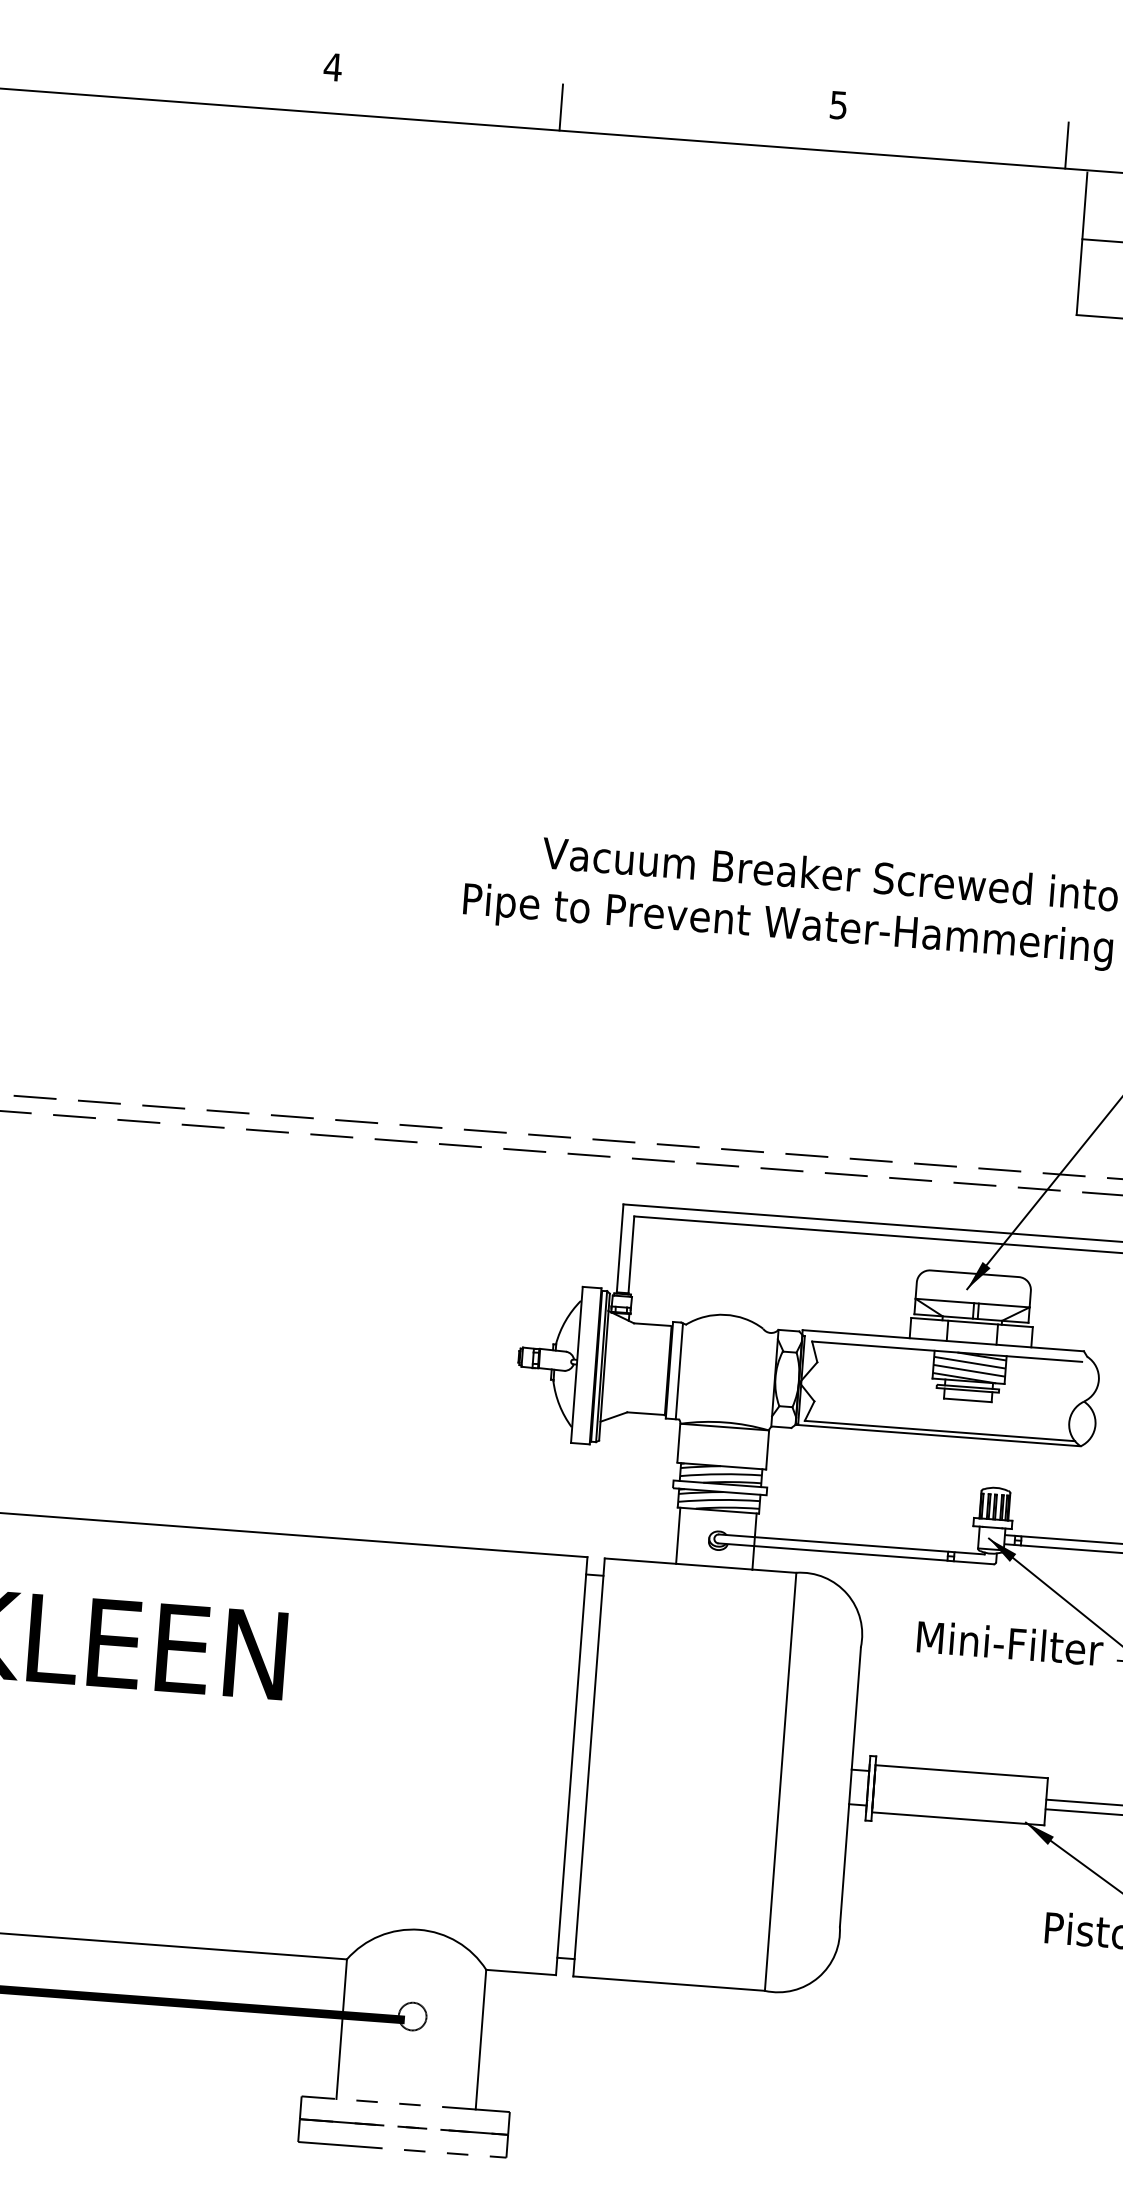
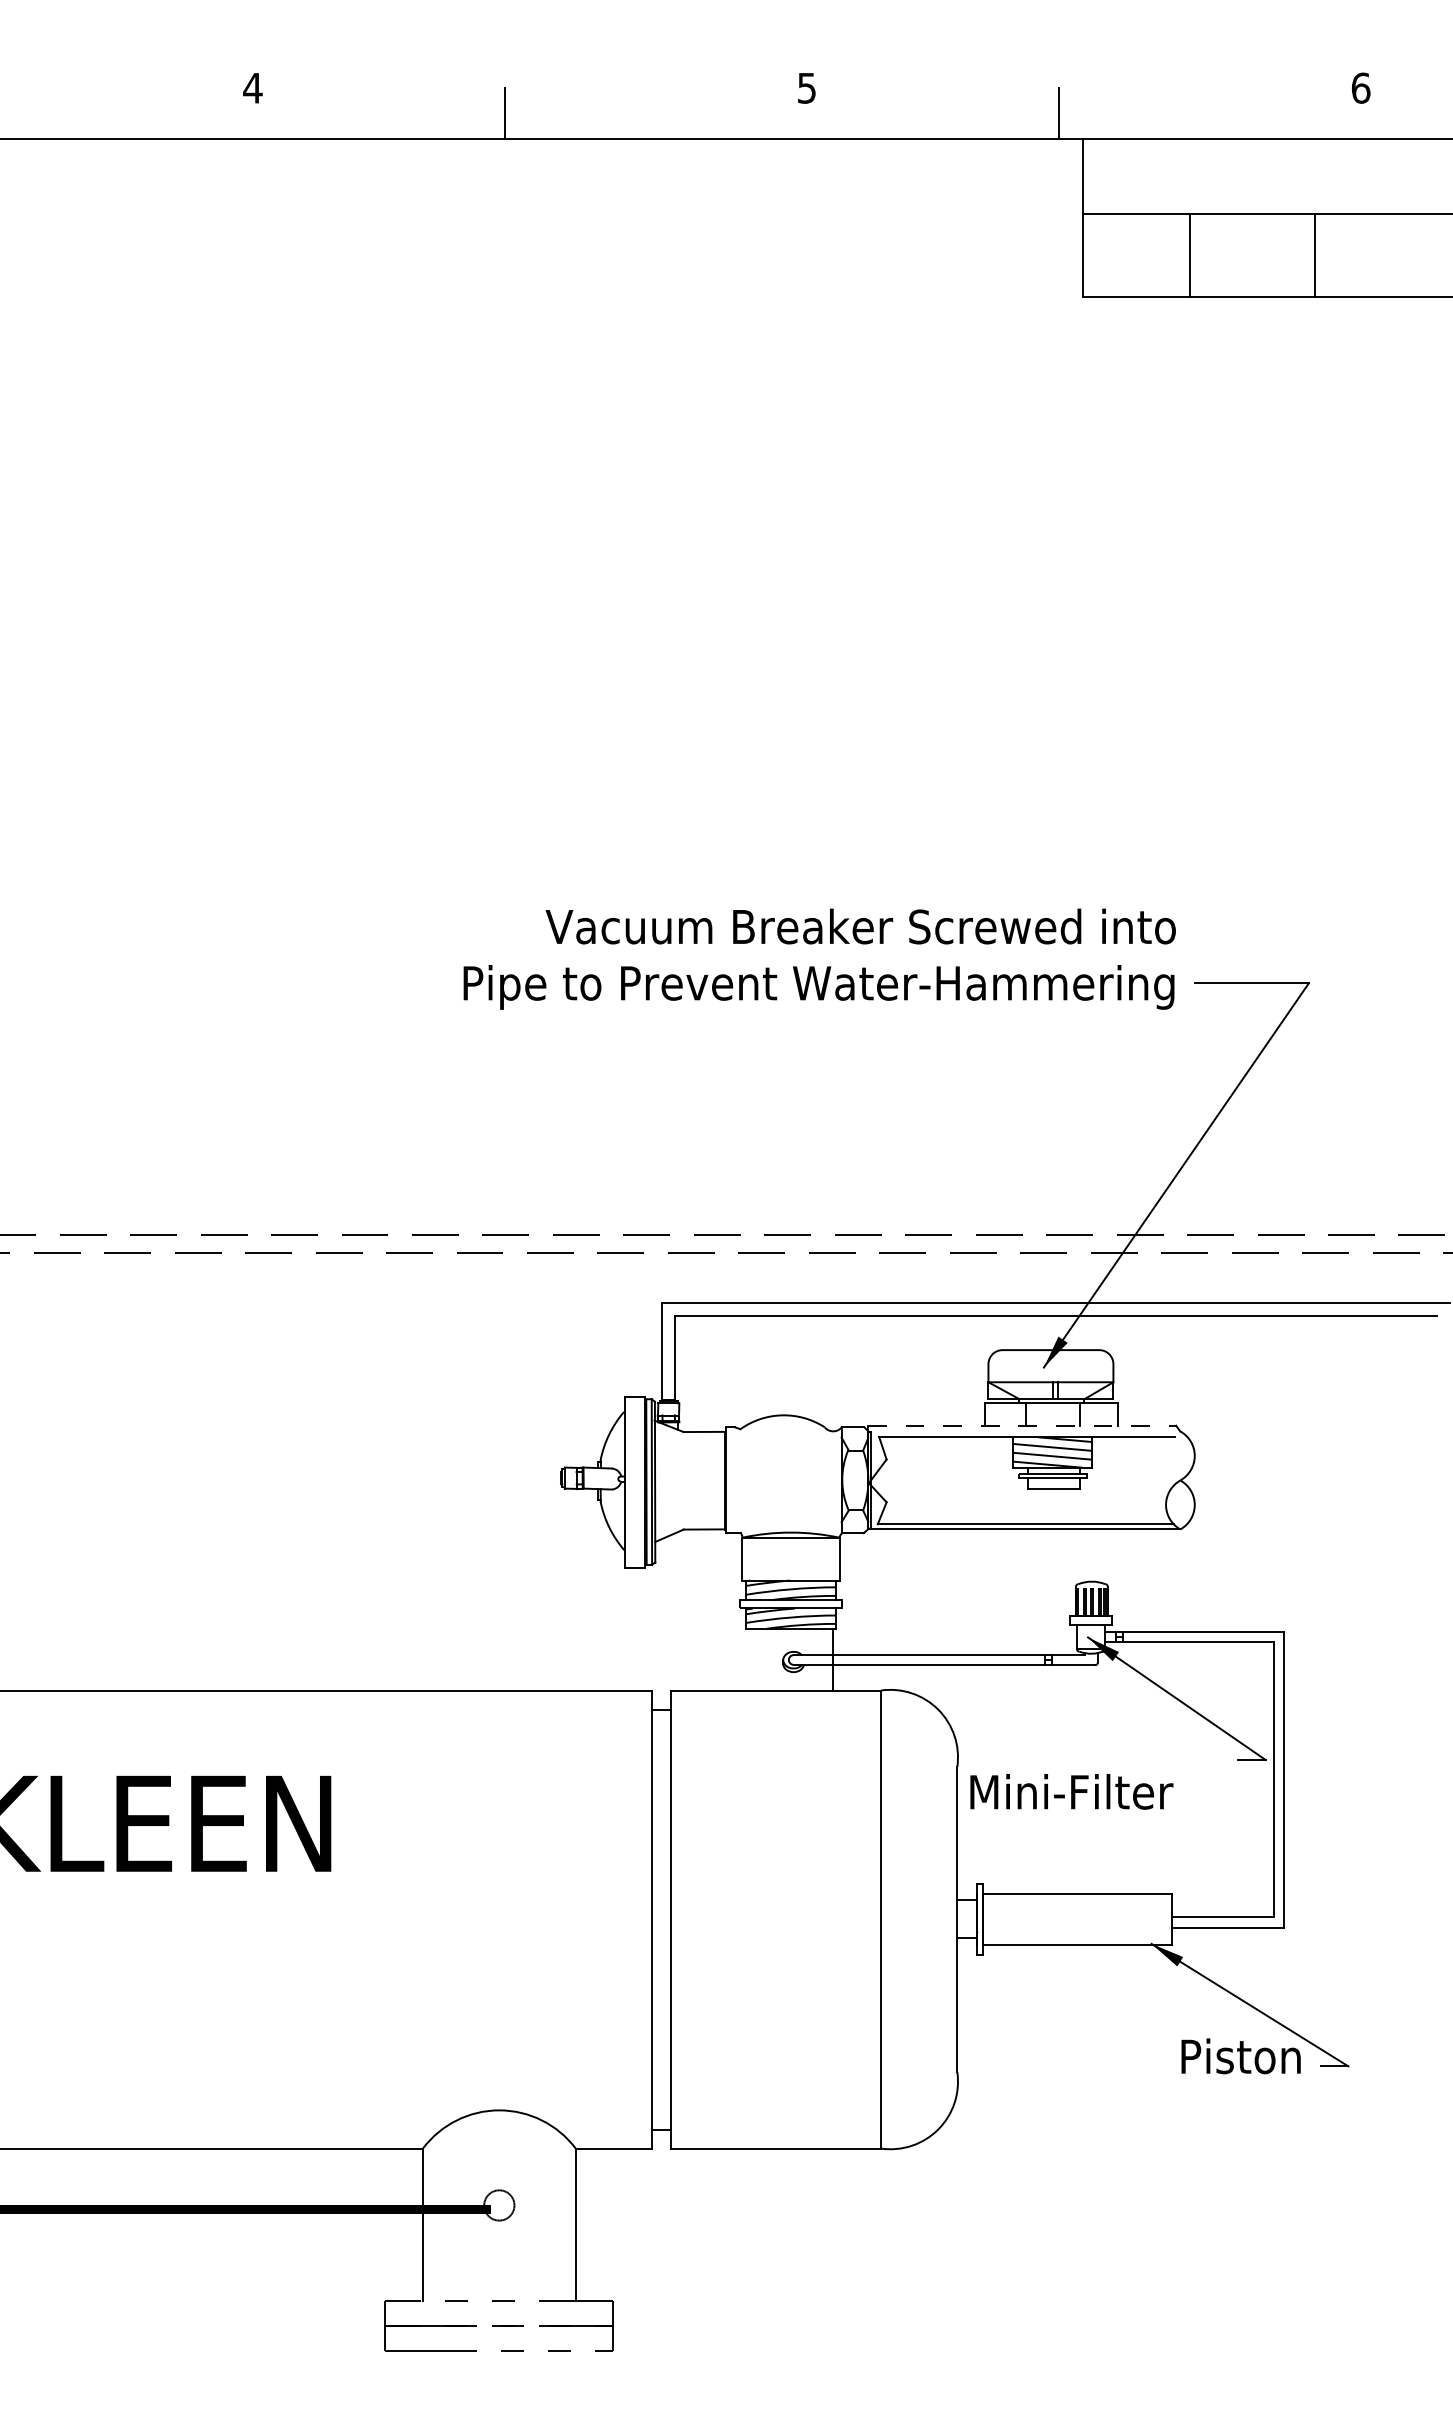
line: (943, 1340) -> (1022, 1425), solid -> dashed
line: (679, 1371) -> (737, 1480), removed
line: (678, 1535) -> (749, 1659), removed
text: (1010, 1642) -> (1071, 1791), moved

